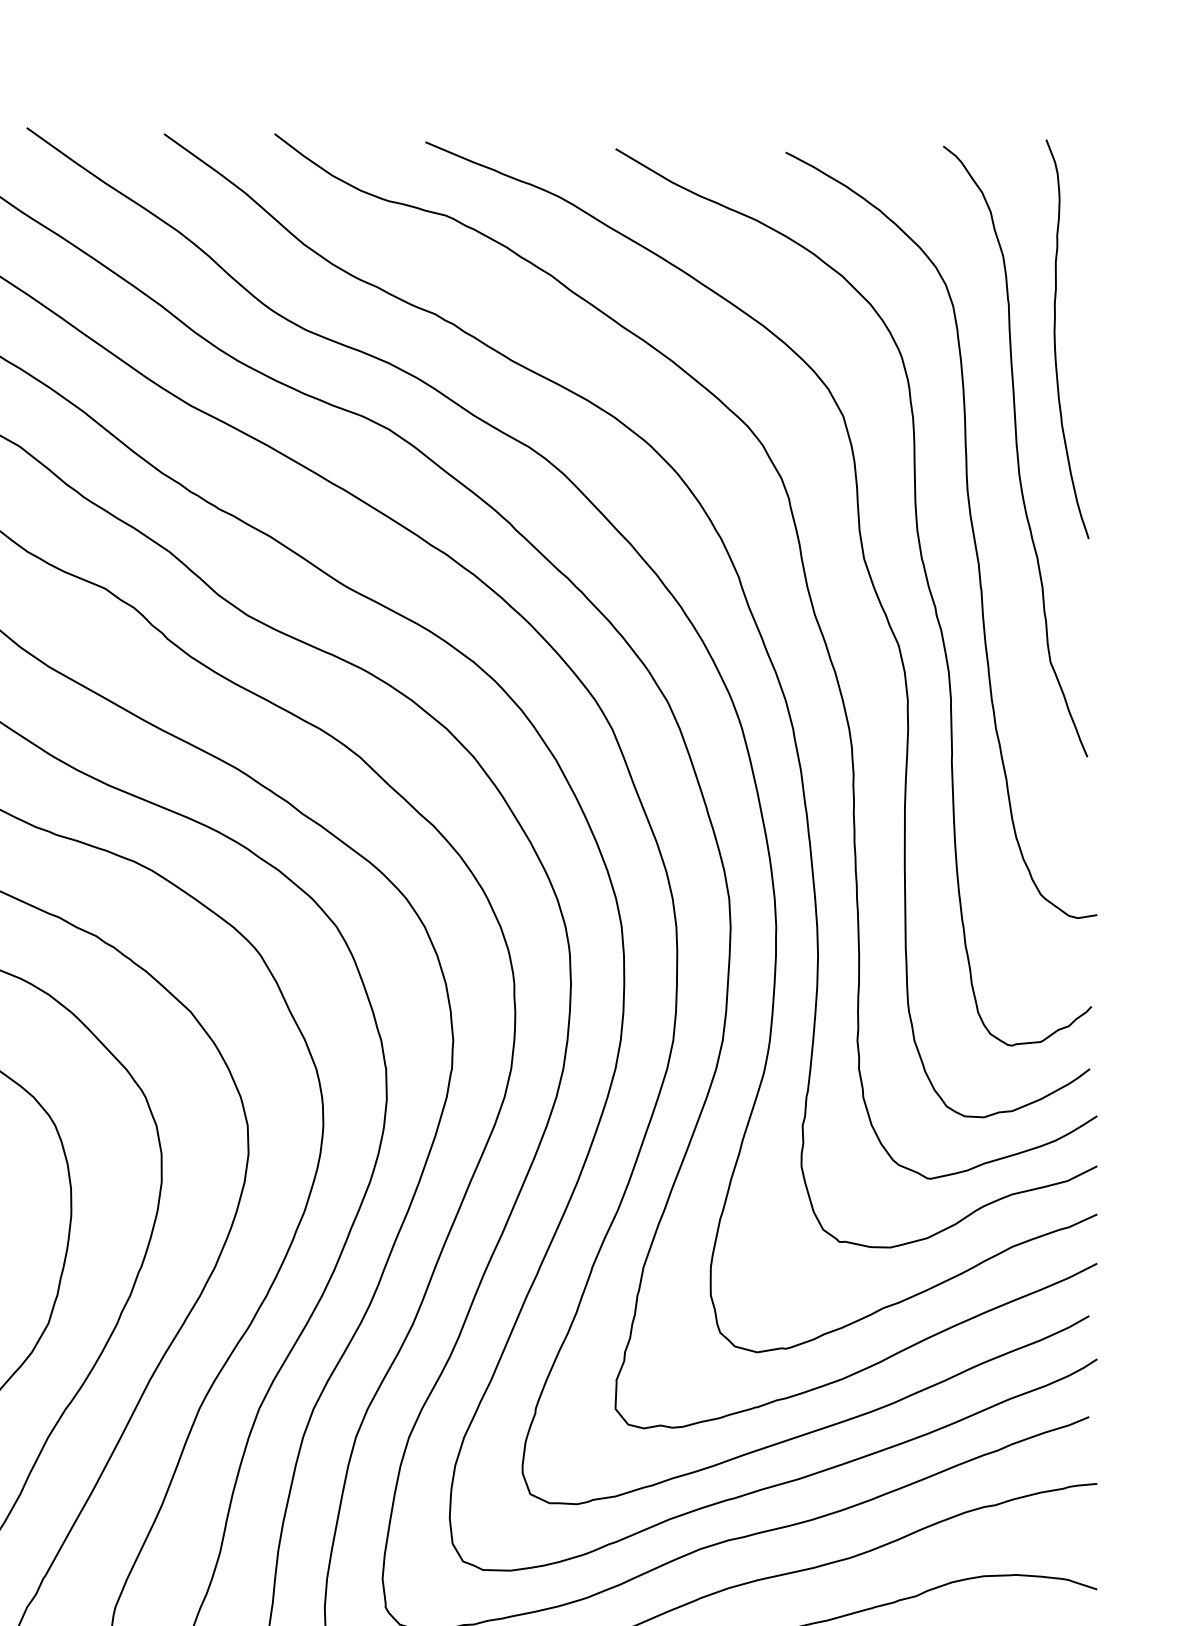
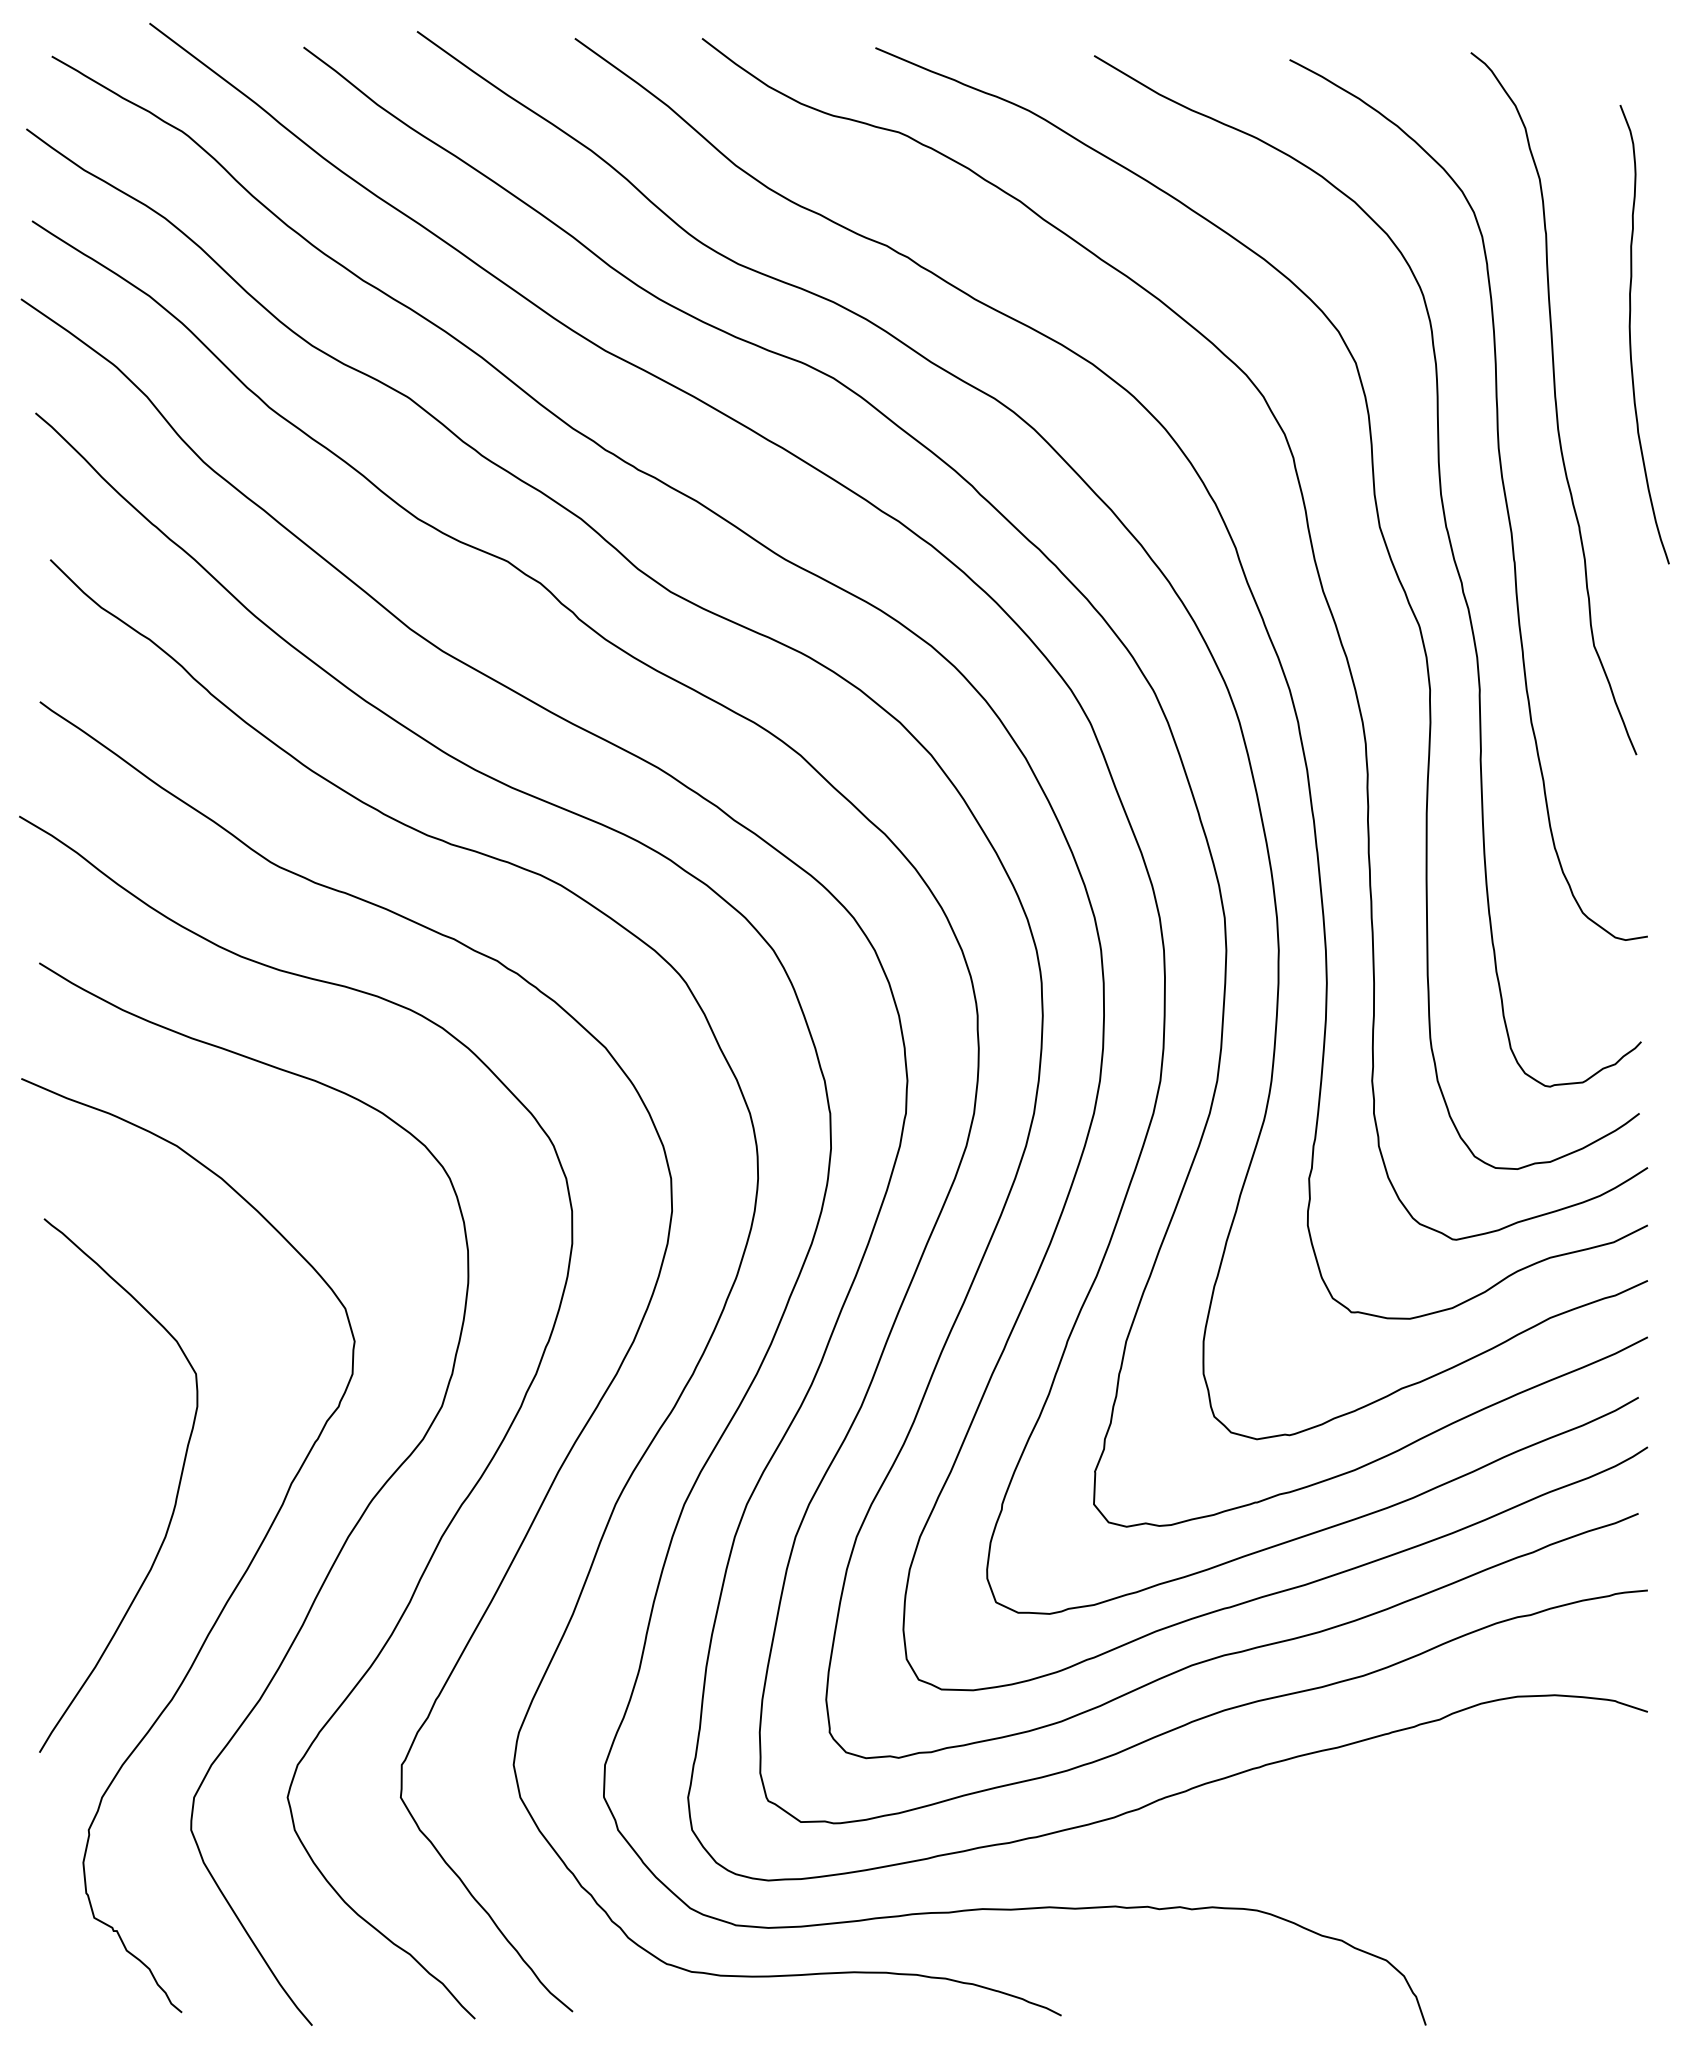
curve: (1055, 339) -> (1630, 334), moved

